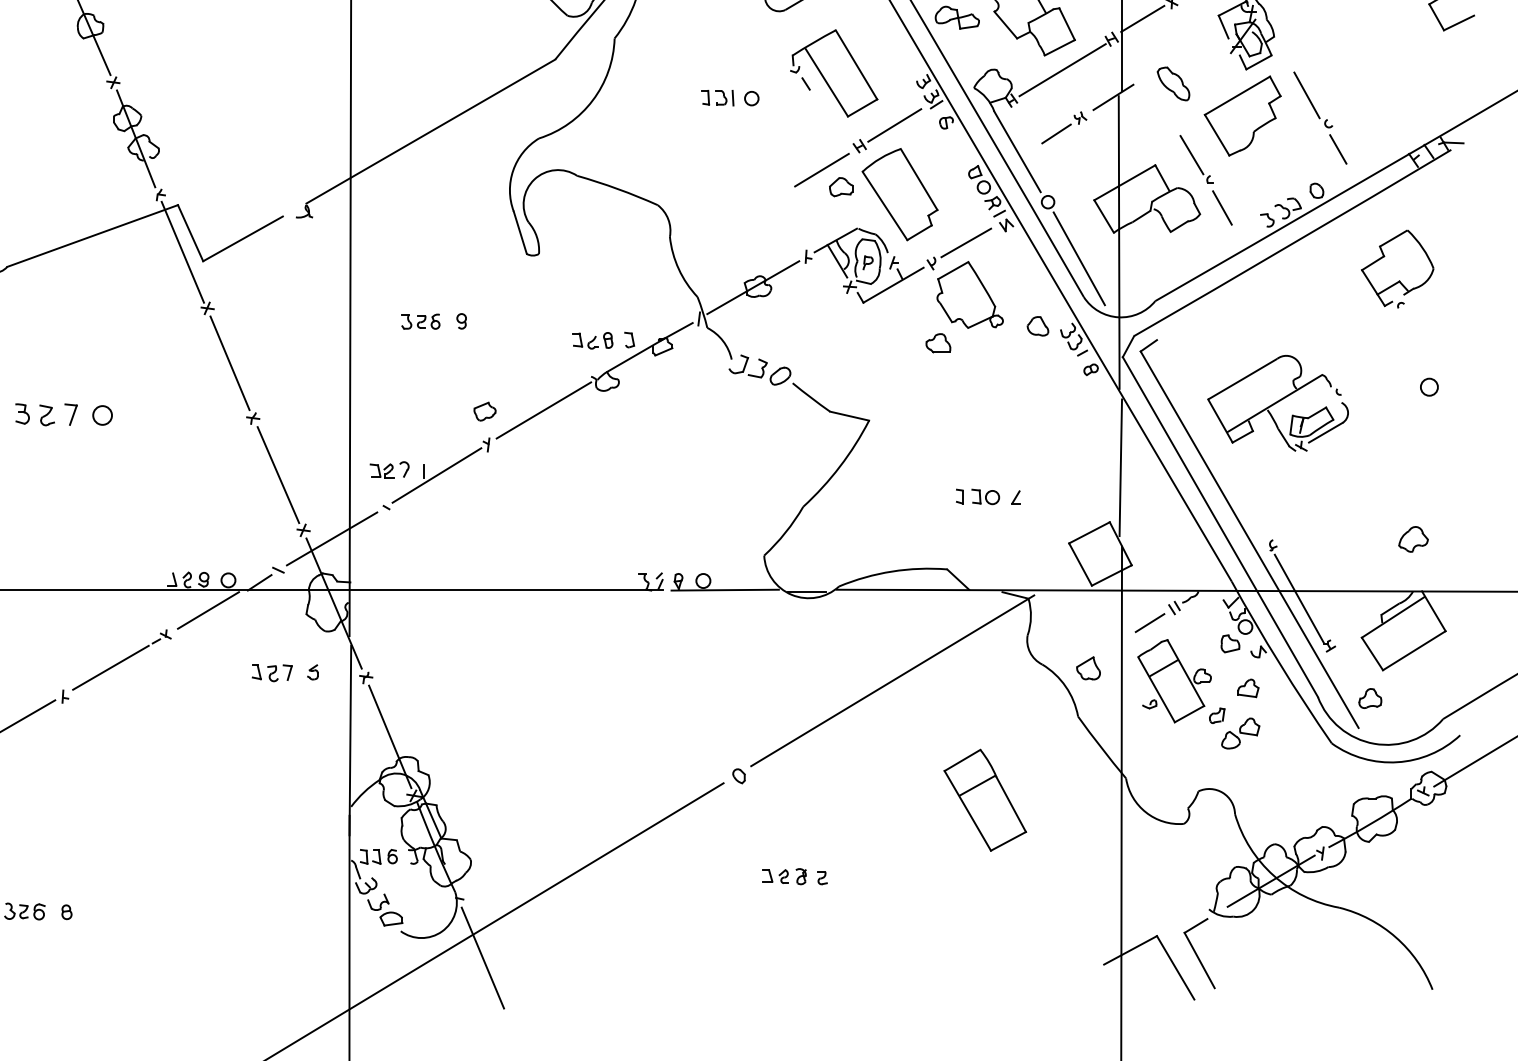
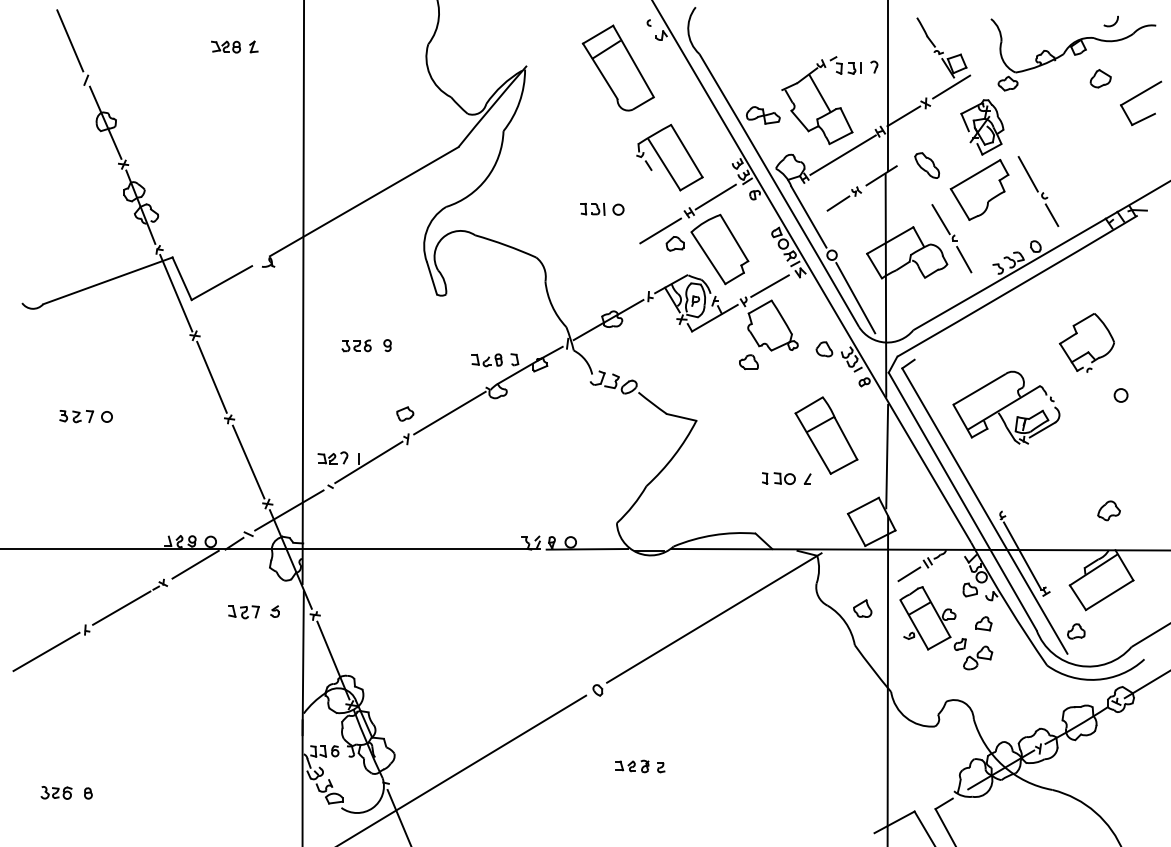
part: (730, 98) -> (602, 209), moved
part: (1396, 268) -> (1086, 342), moved
part: (63, 414) -> (85, 416), size x0.71
part: (985, 800) -> (826, 435), moved

